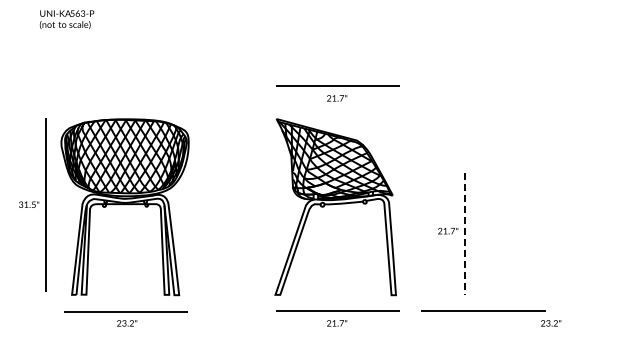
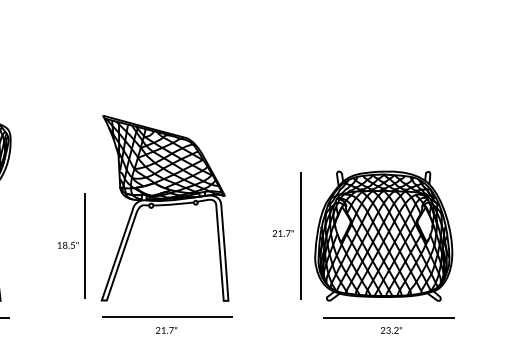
part: (337, 93) -> (166, 88), removed
line: (464, 233) -> (300, 236), dashed -> solid
part: (543, 233) -> (383, 236), added
part: (246, 242) -> (71, 245), added
line: (483, 310) -> (388, 316), moved

